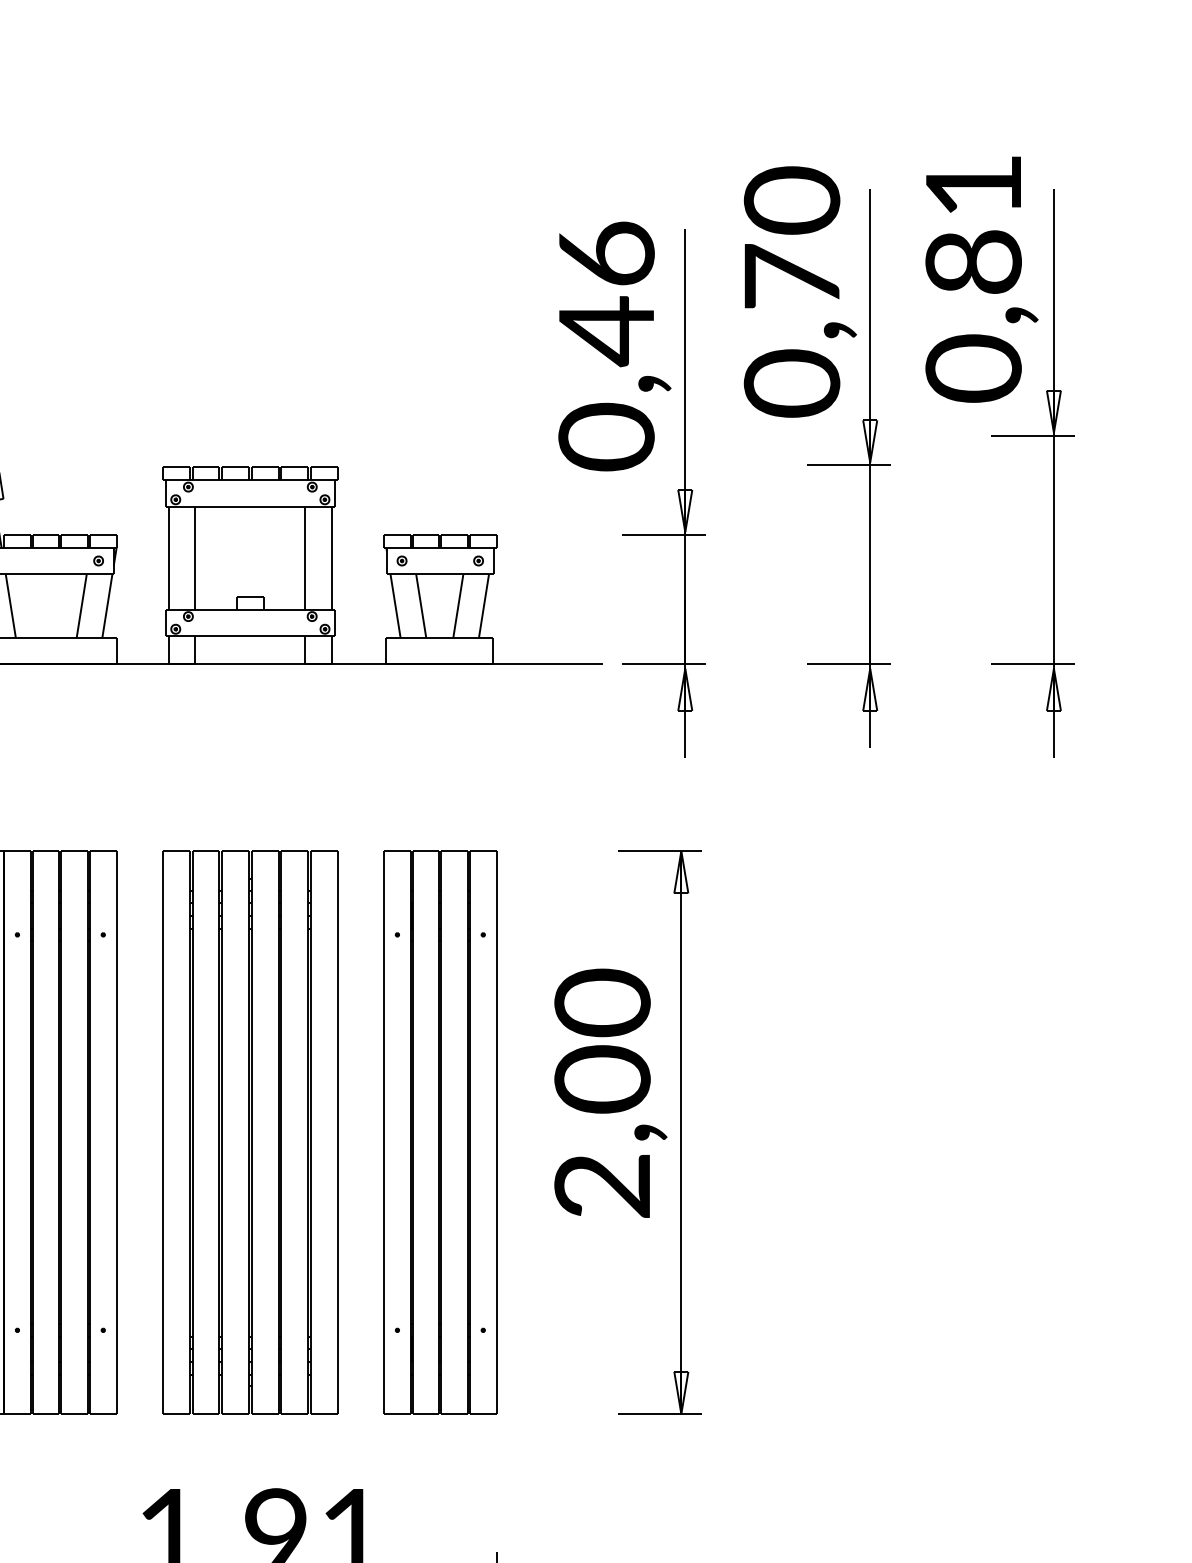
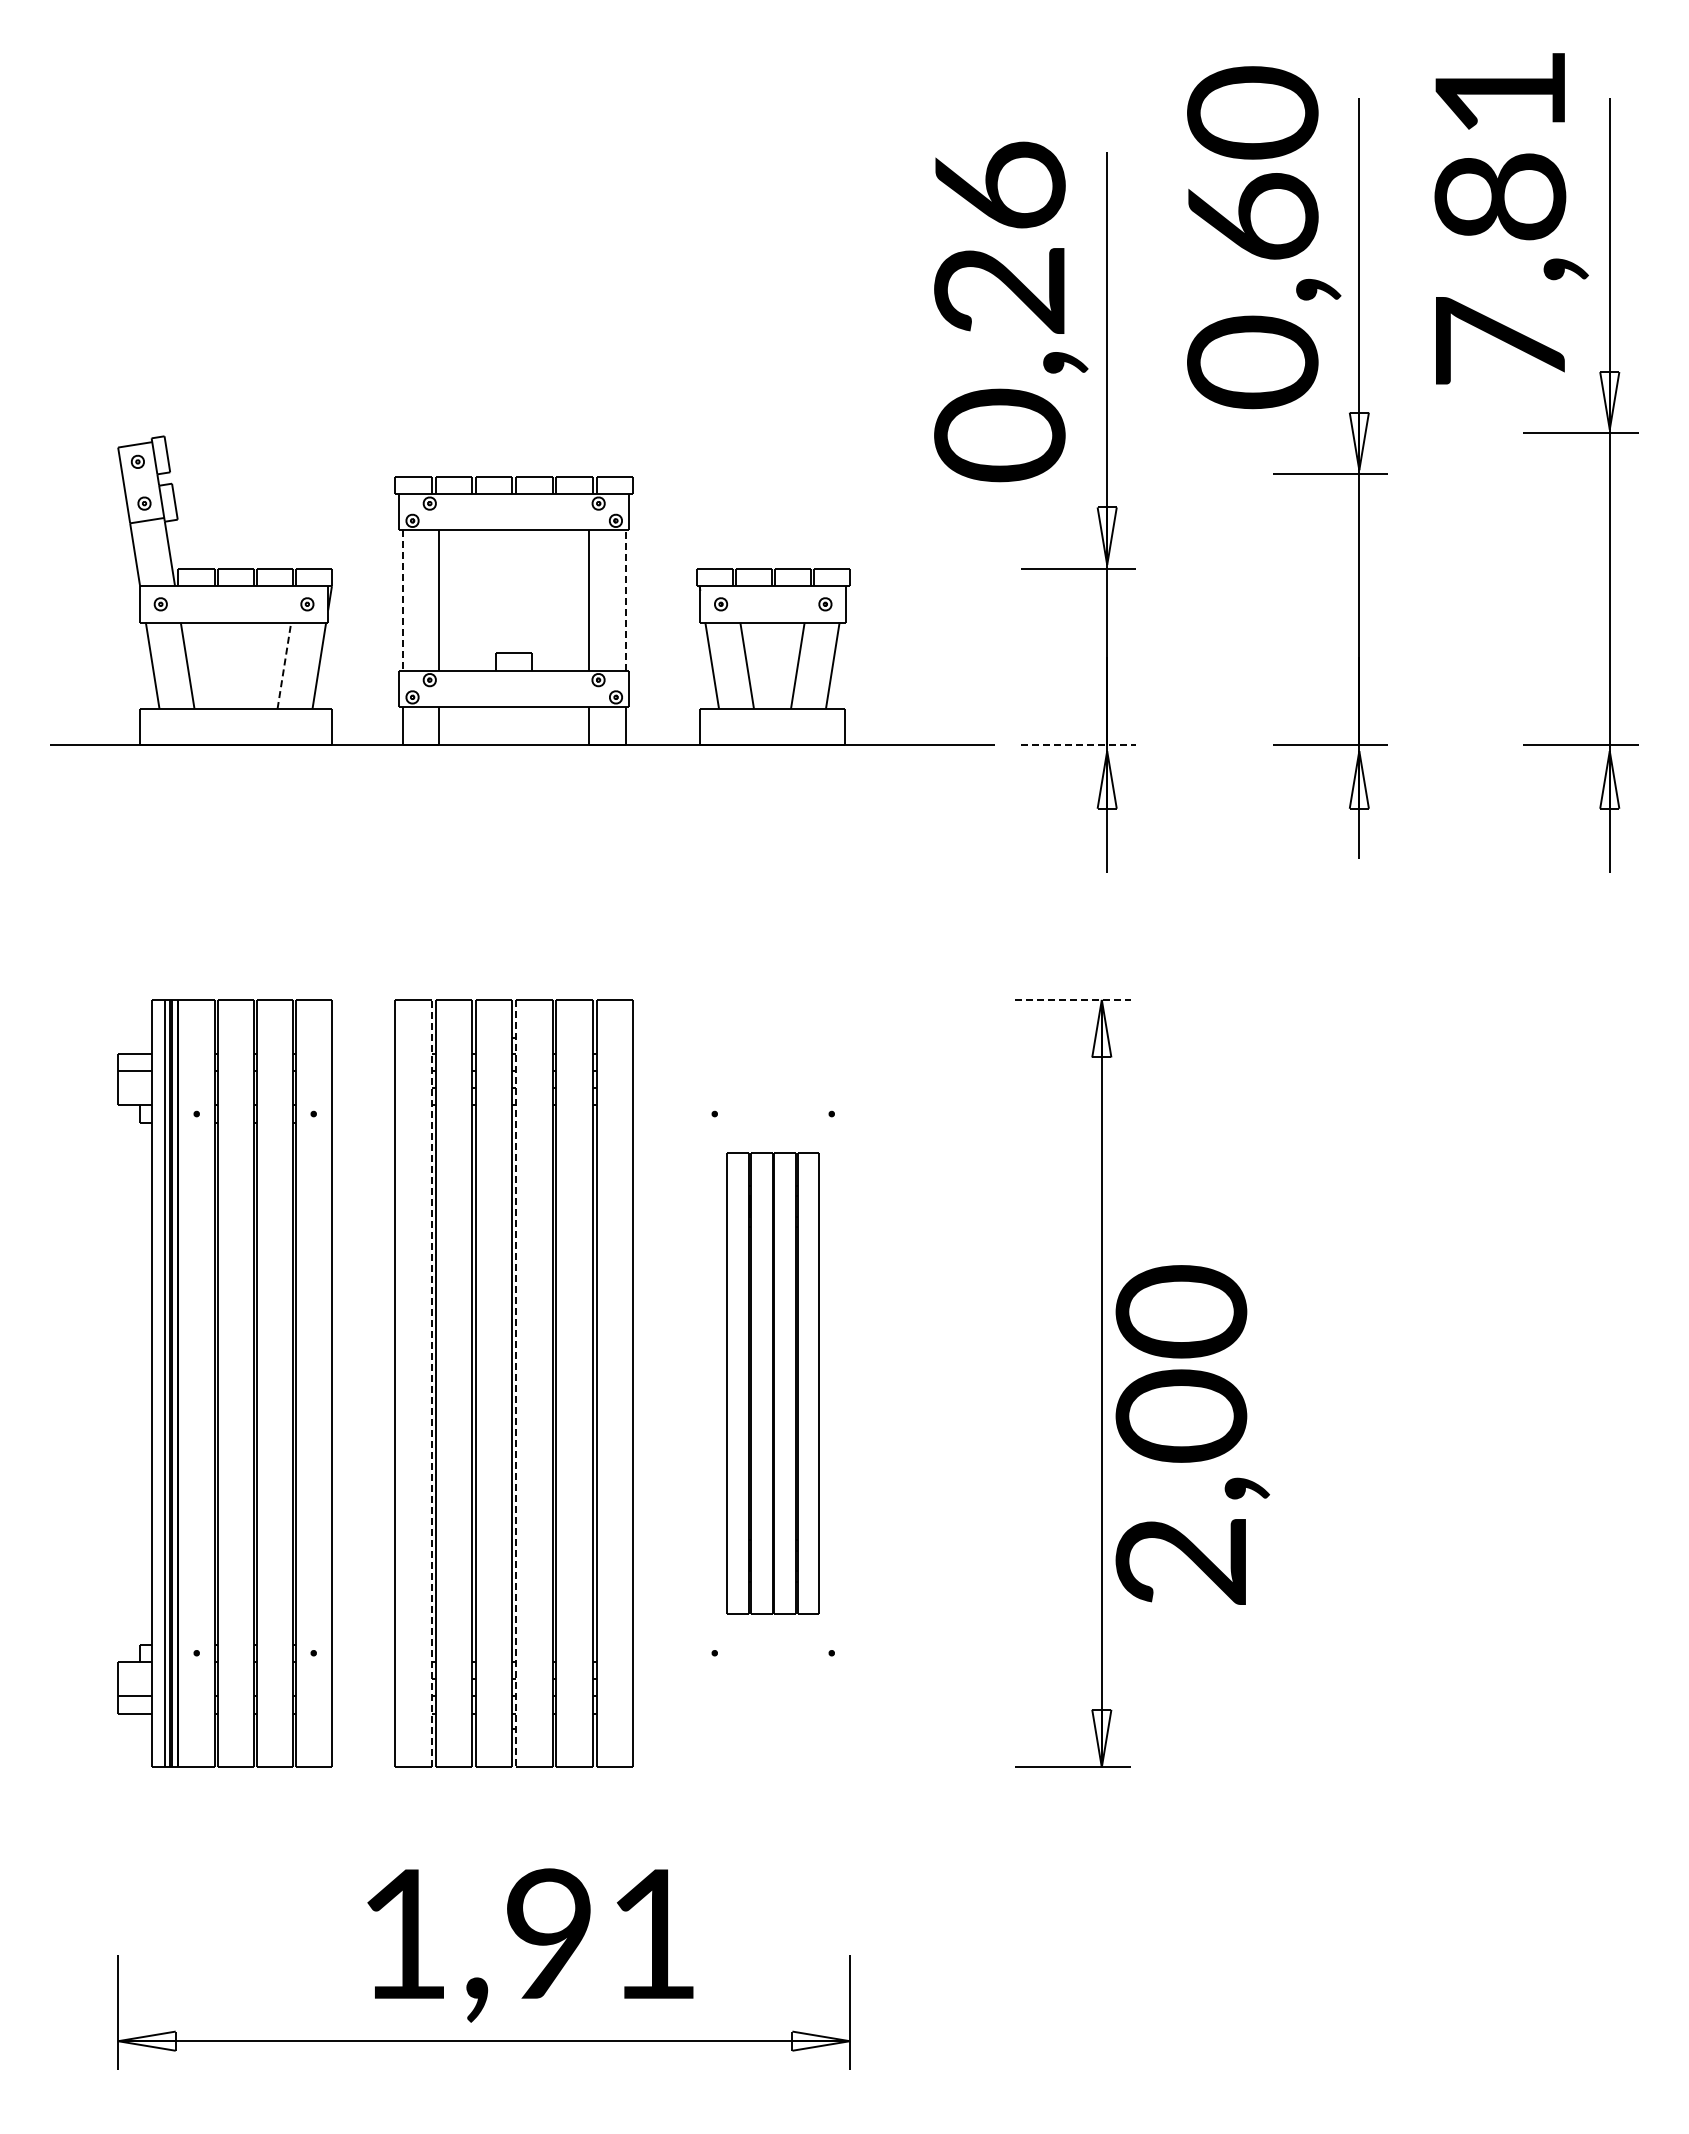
text: (792, 275) -> (1253, 215), 0,70 -> 0,60
text: (606, 331) -> (999, 291), 0,46 -> 0,26
text: (973, 368) -> (1500, 341), 0,81 -> 7,81
line: (168, 558) -> (402, 601), solid -> dashed
line: (331, 558) -> (625, 600), solid -> dashed
line: (81, 605) -> (284, 665), solid -> dashed
line: (664, 664) -> (1078, 745), solid -> dashed
line: (660, 850) -> (1073, 999), solid -> dashed
text: (610, 1092) -> (1192, 1434), moved
line: (189, 1132) -> (431, 1383), solid -> dashed
line: (252, 1132) -> (516, 1383), solid -> dashed
part: (440, 1132) -> (773, 1383), size x0.6

